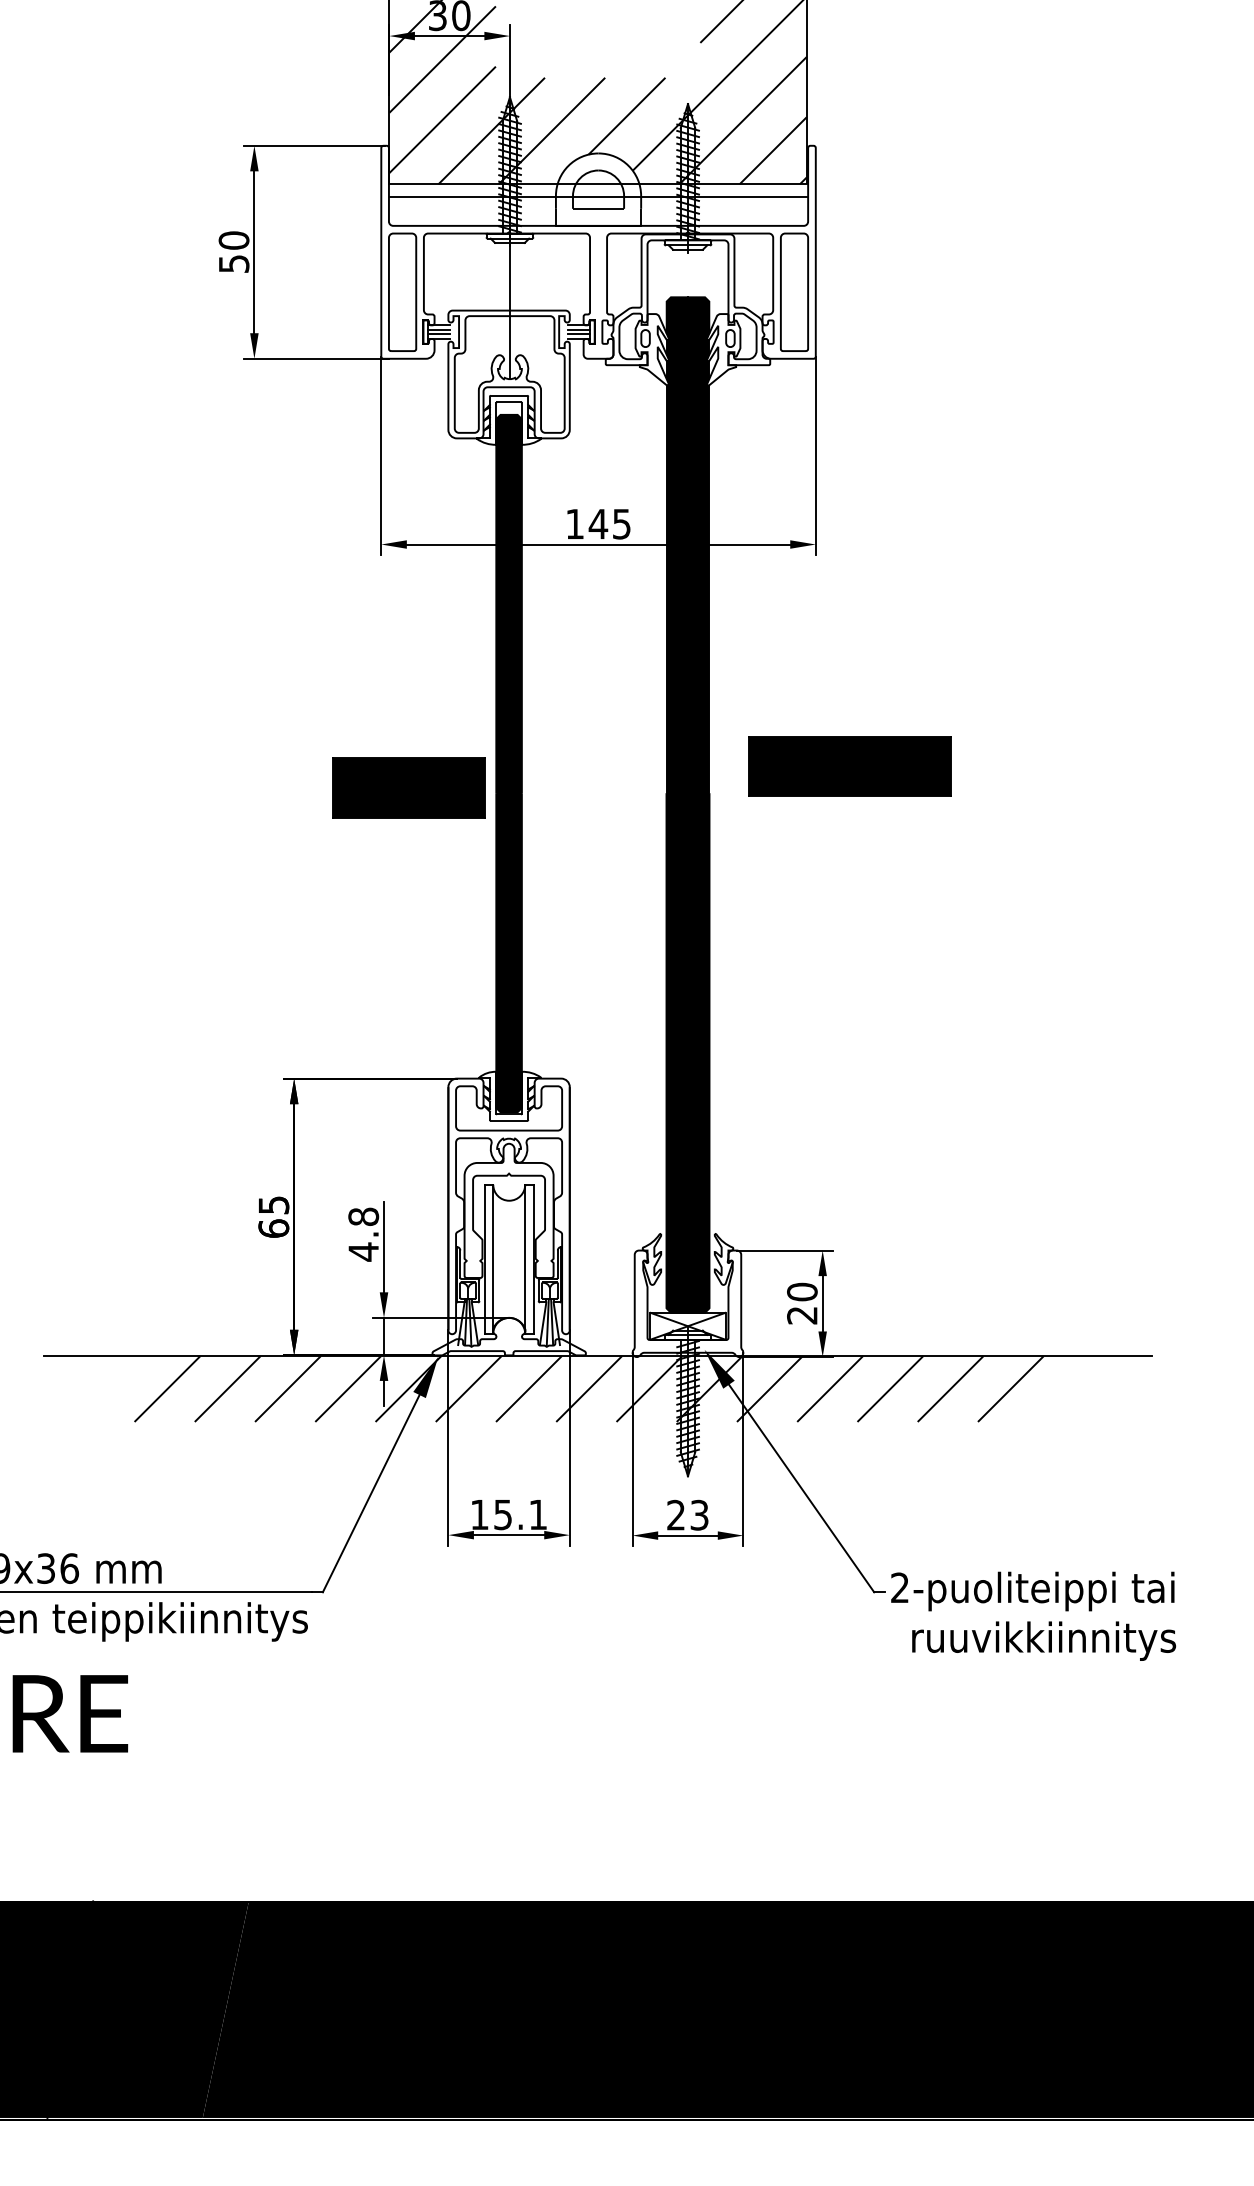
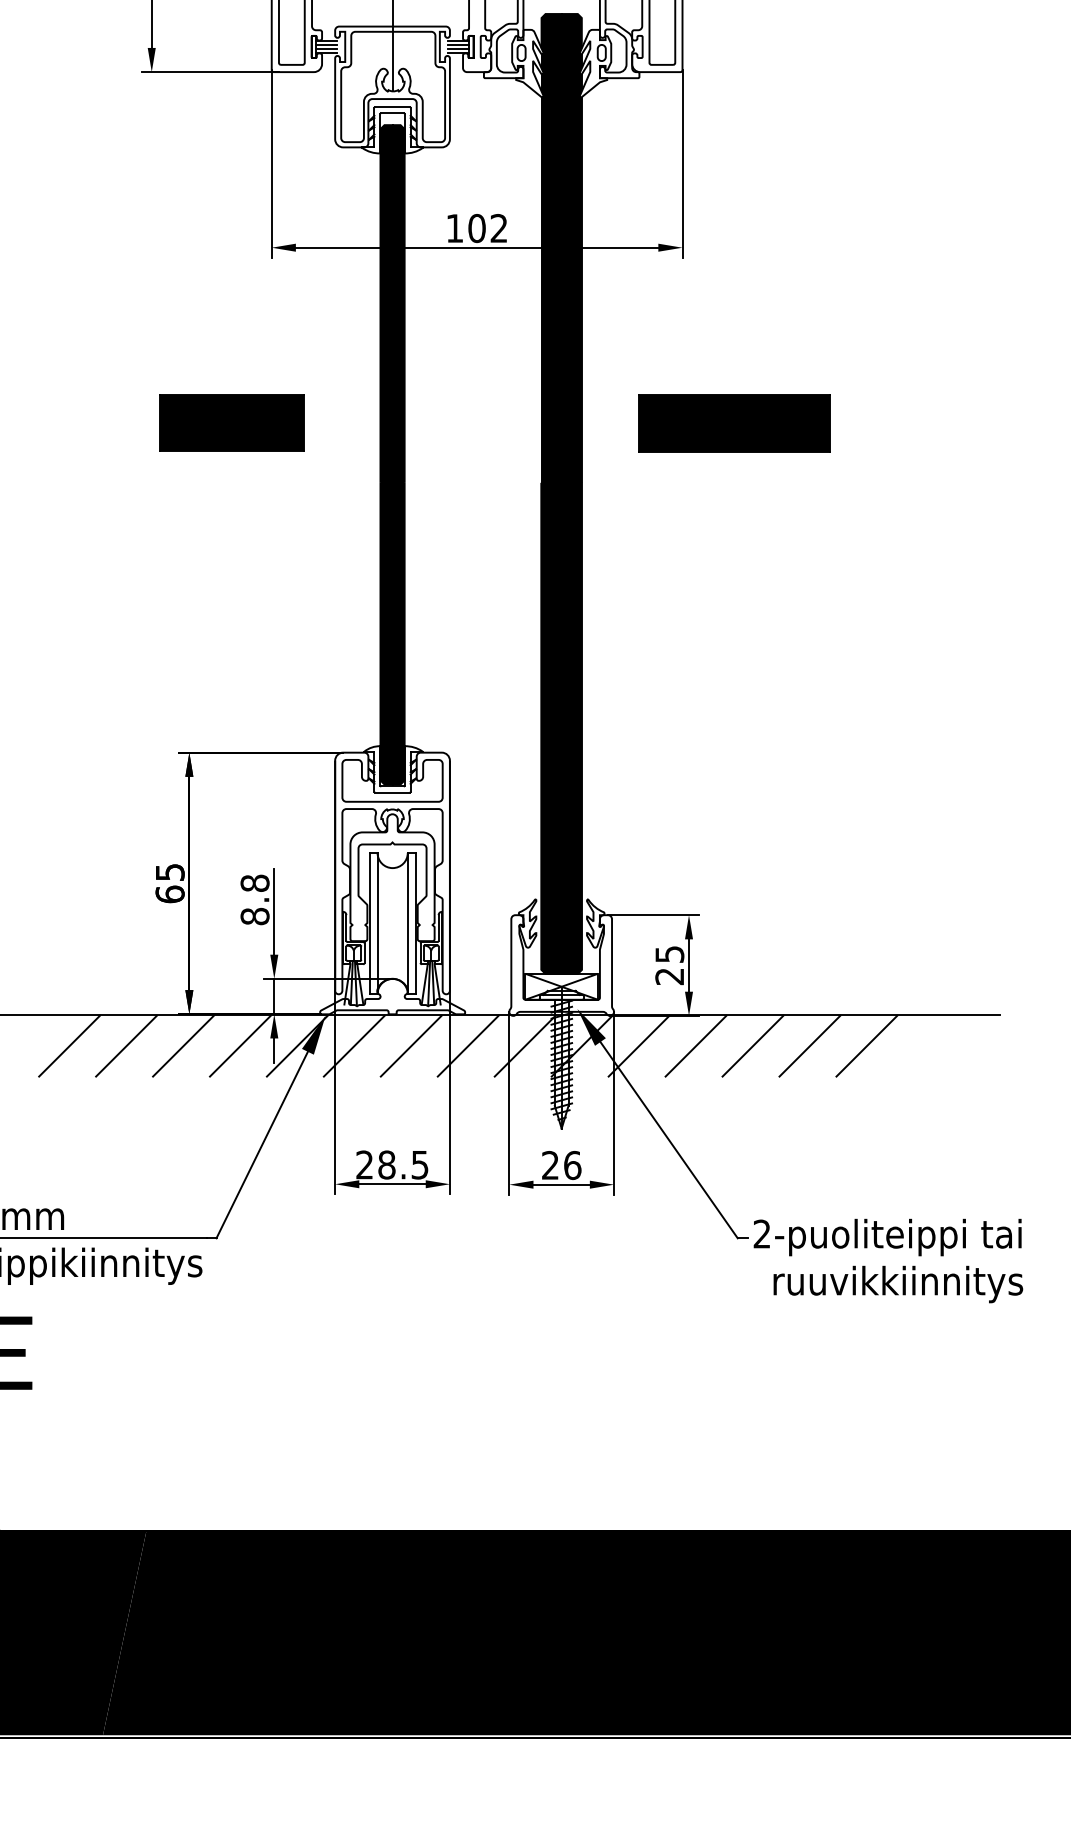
text: (609, 523) -> (487, 227), 145 -> 102
part: (849, 766) -> (733, 423), moved
part: (408, 787) -> (231, 422), moved
text: (363, 1251) -> (254, 916), 4.8 -> 8.8
text: (802, 1291) -> (669, 953), 20 -> 25
text: (508, 1514) -> (391, 1164), 15.1 -> 28.5
text: (699, 1514) -> (572, 1164), 23 -> 26

